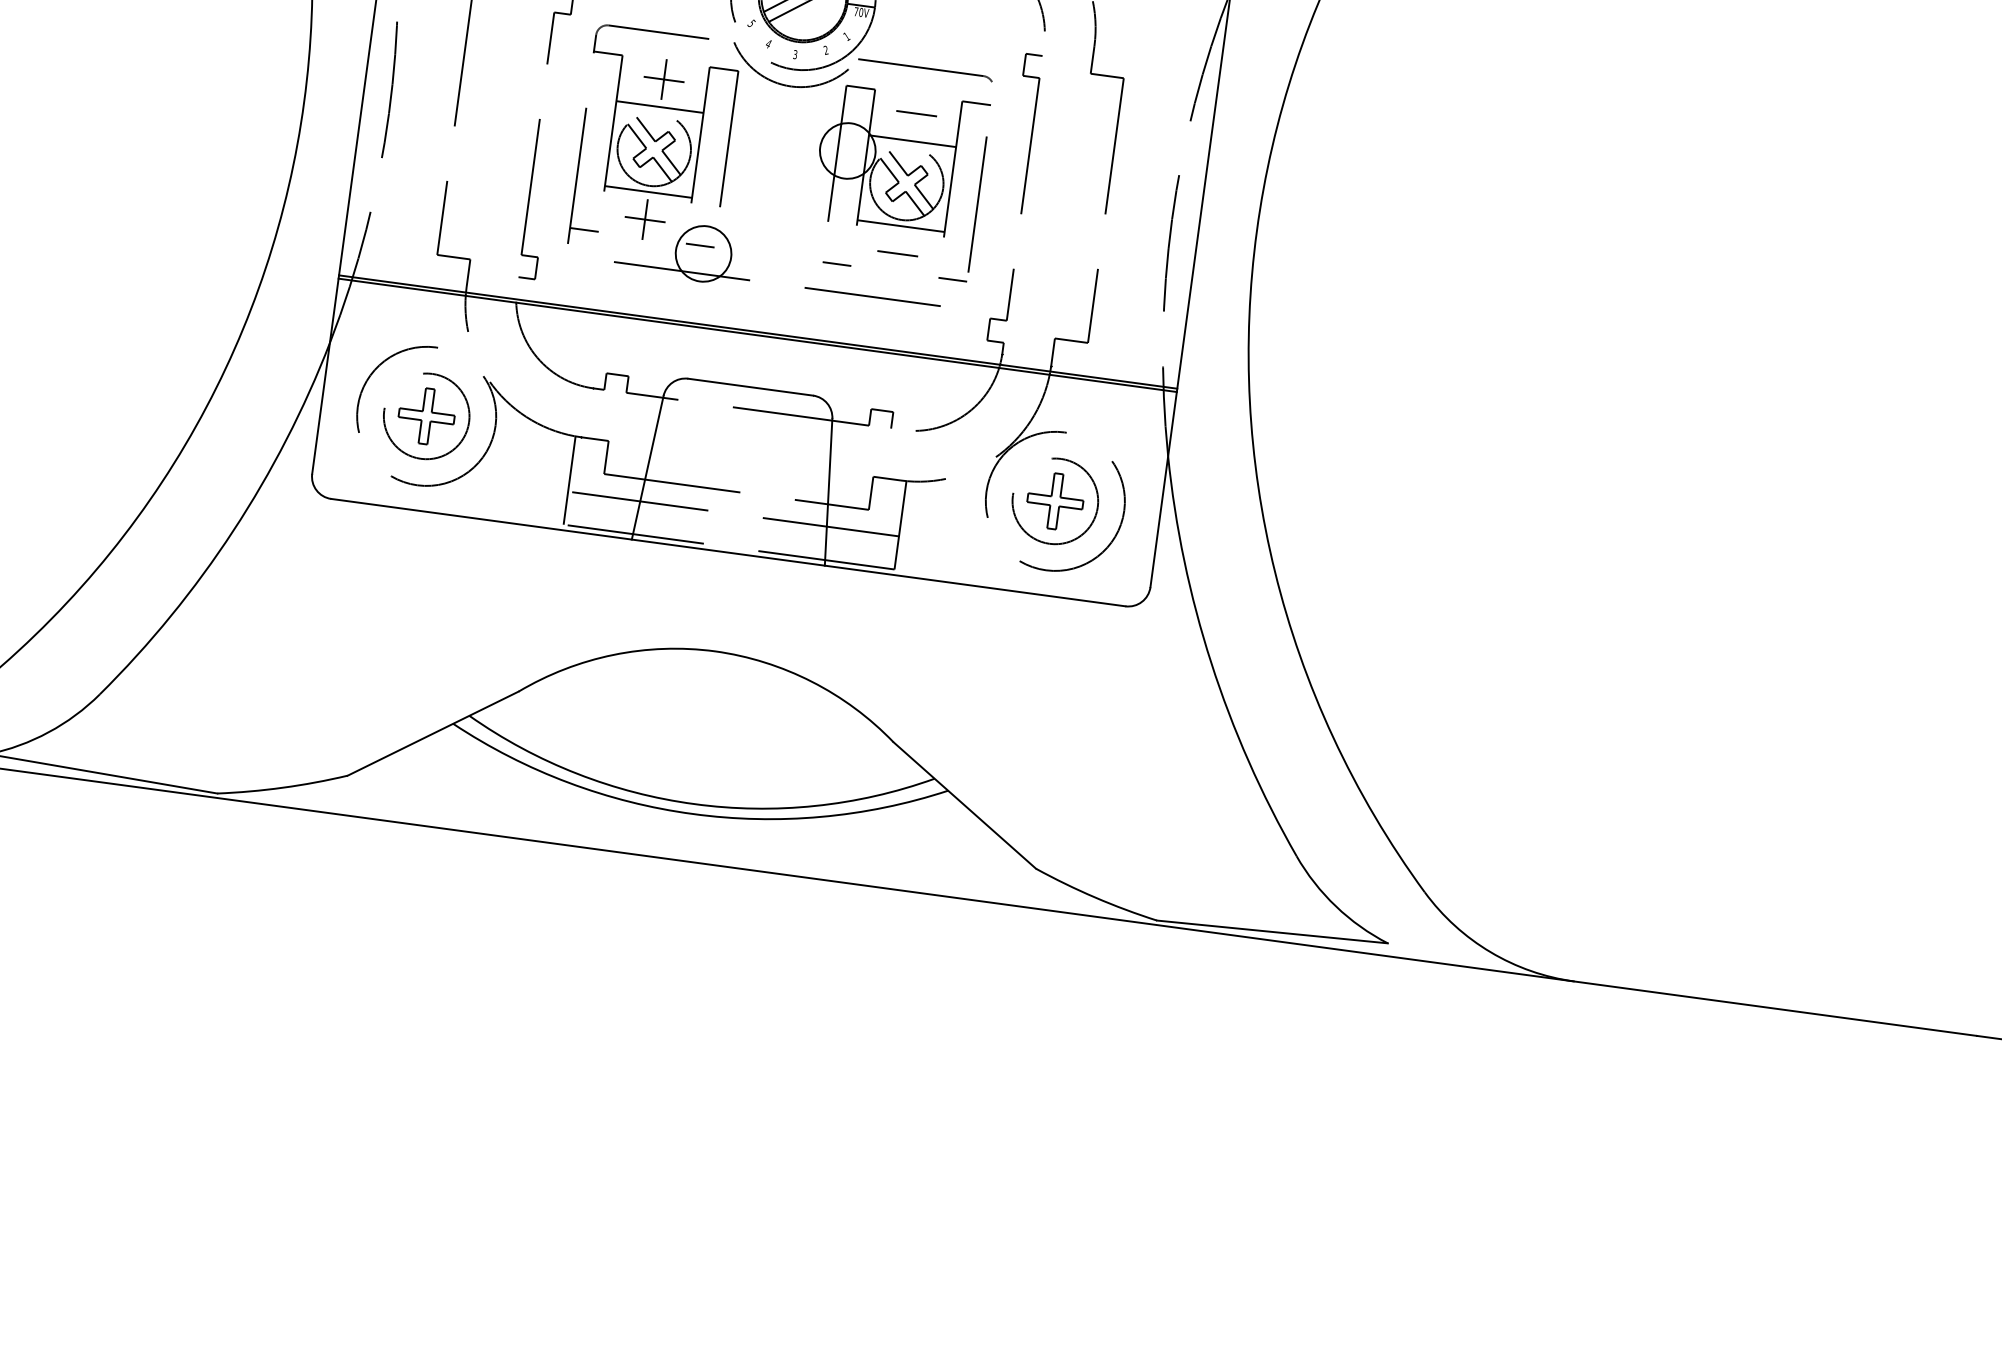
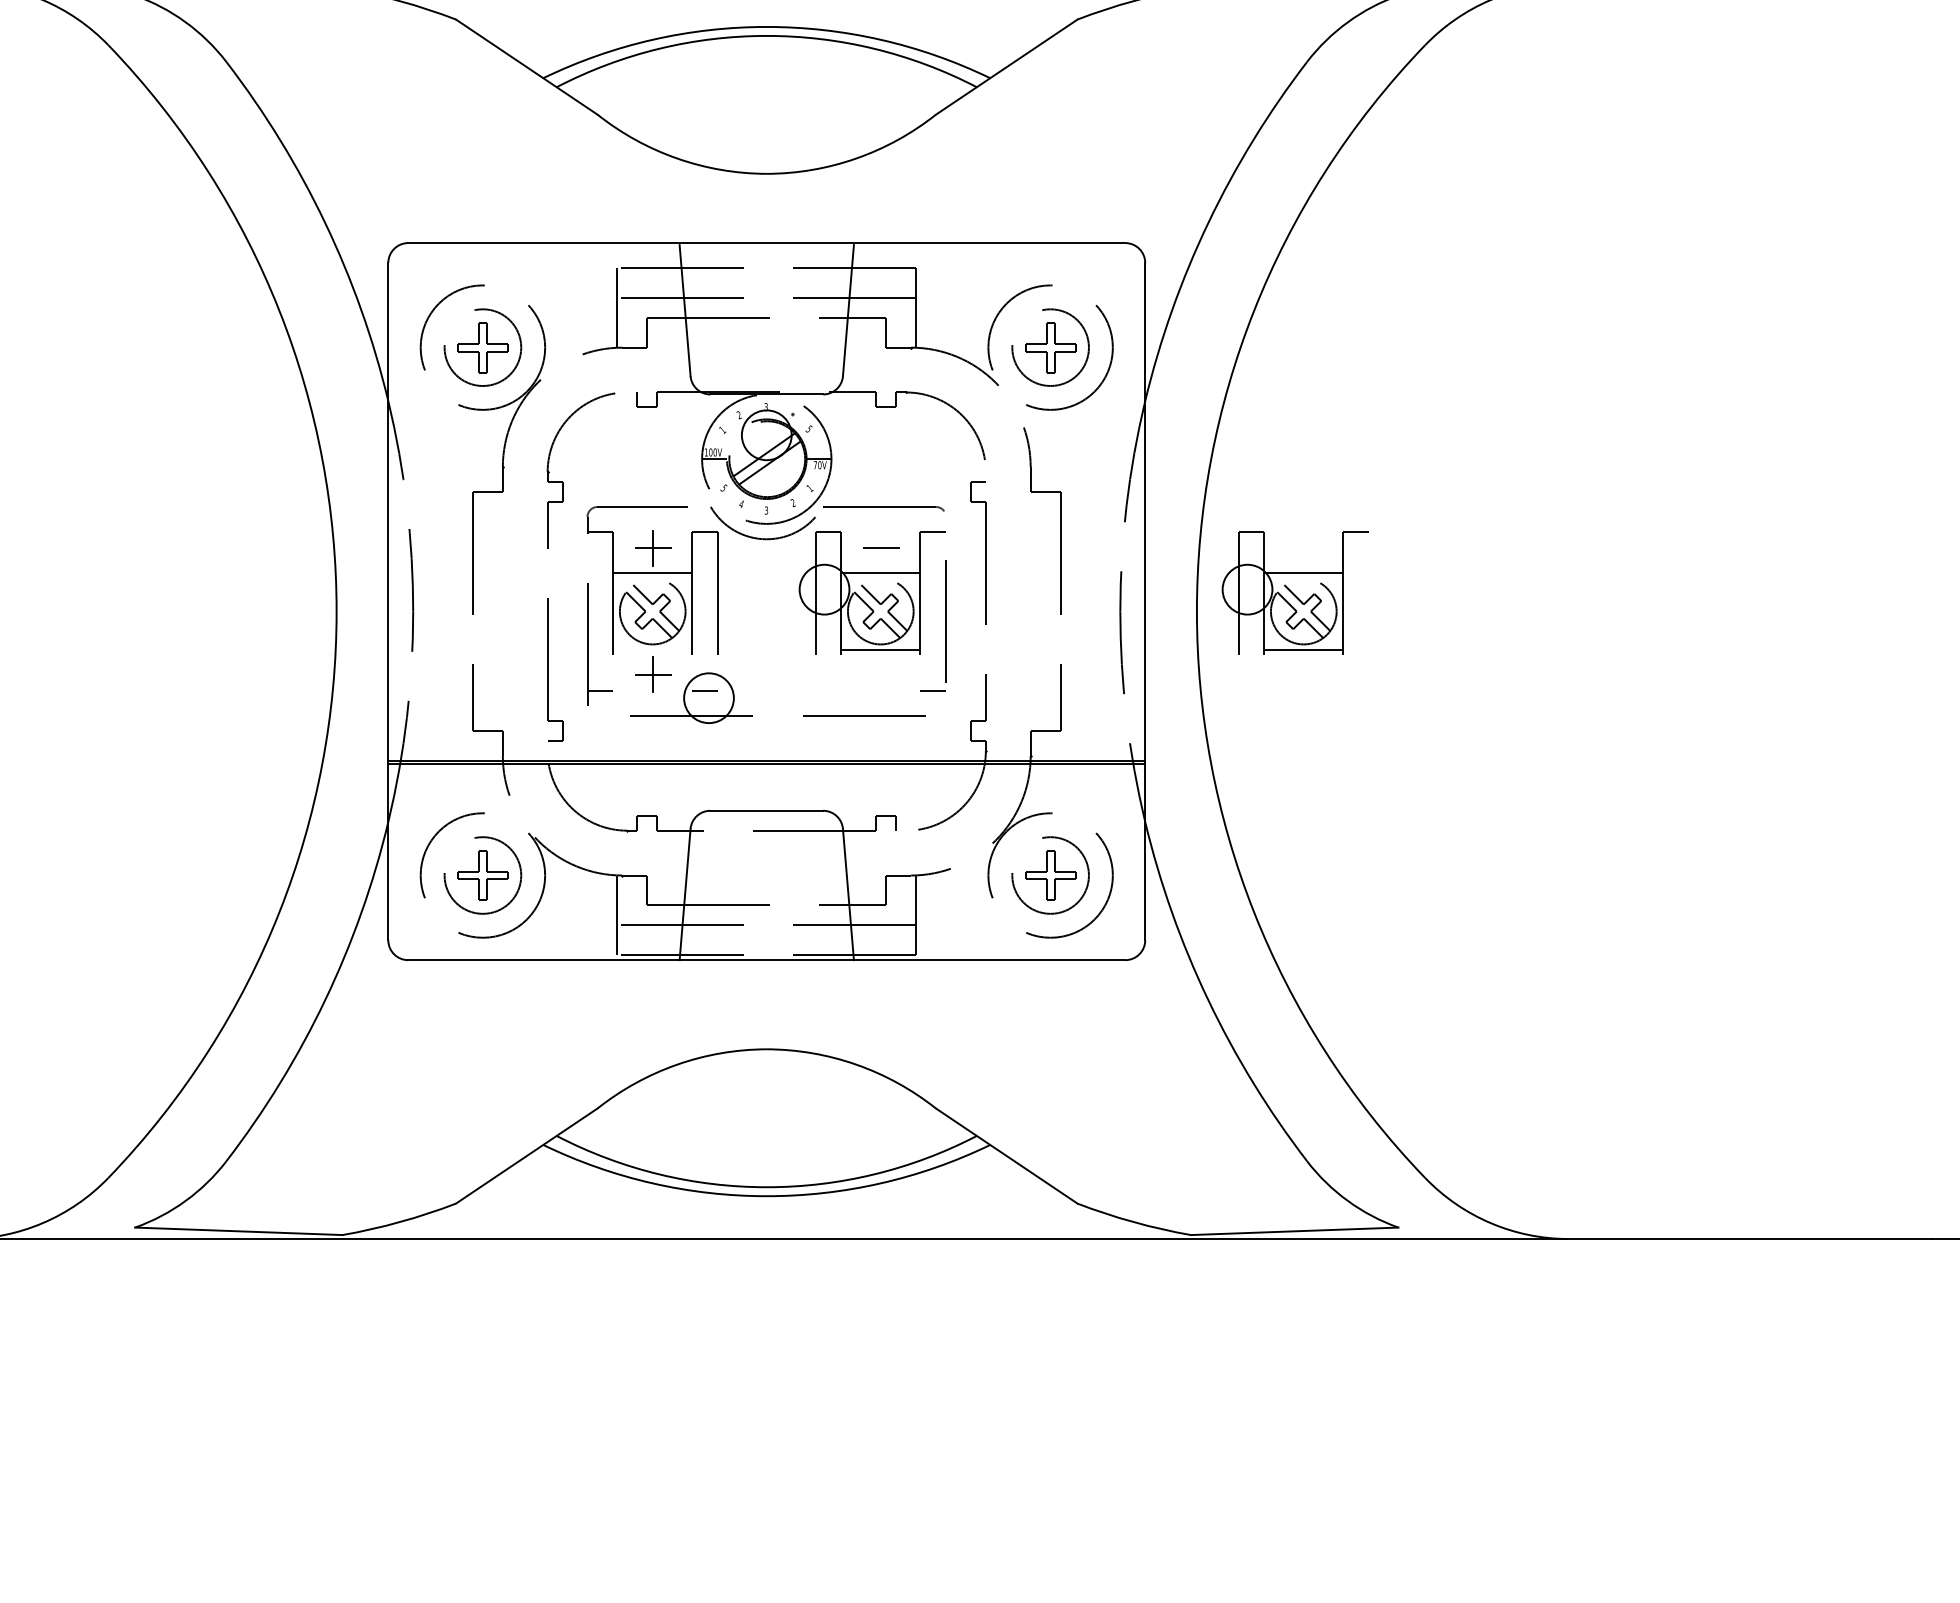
line: (648, 191) -> (652, 649), removed
part: (1367, 224) -> (1294, 592), added
line: (897, 253) -> (880, 674), removed
line: (836, 264) -> (828, 691), removed

